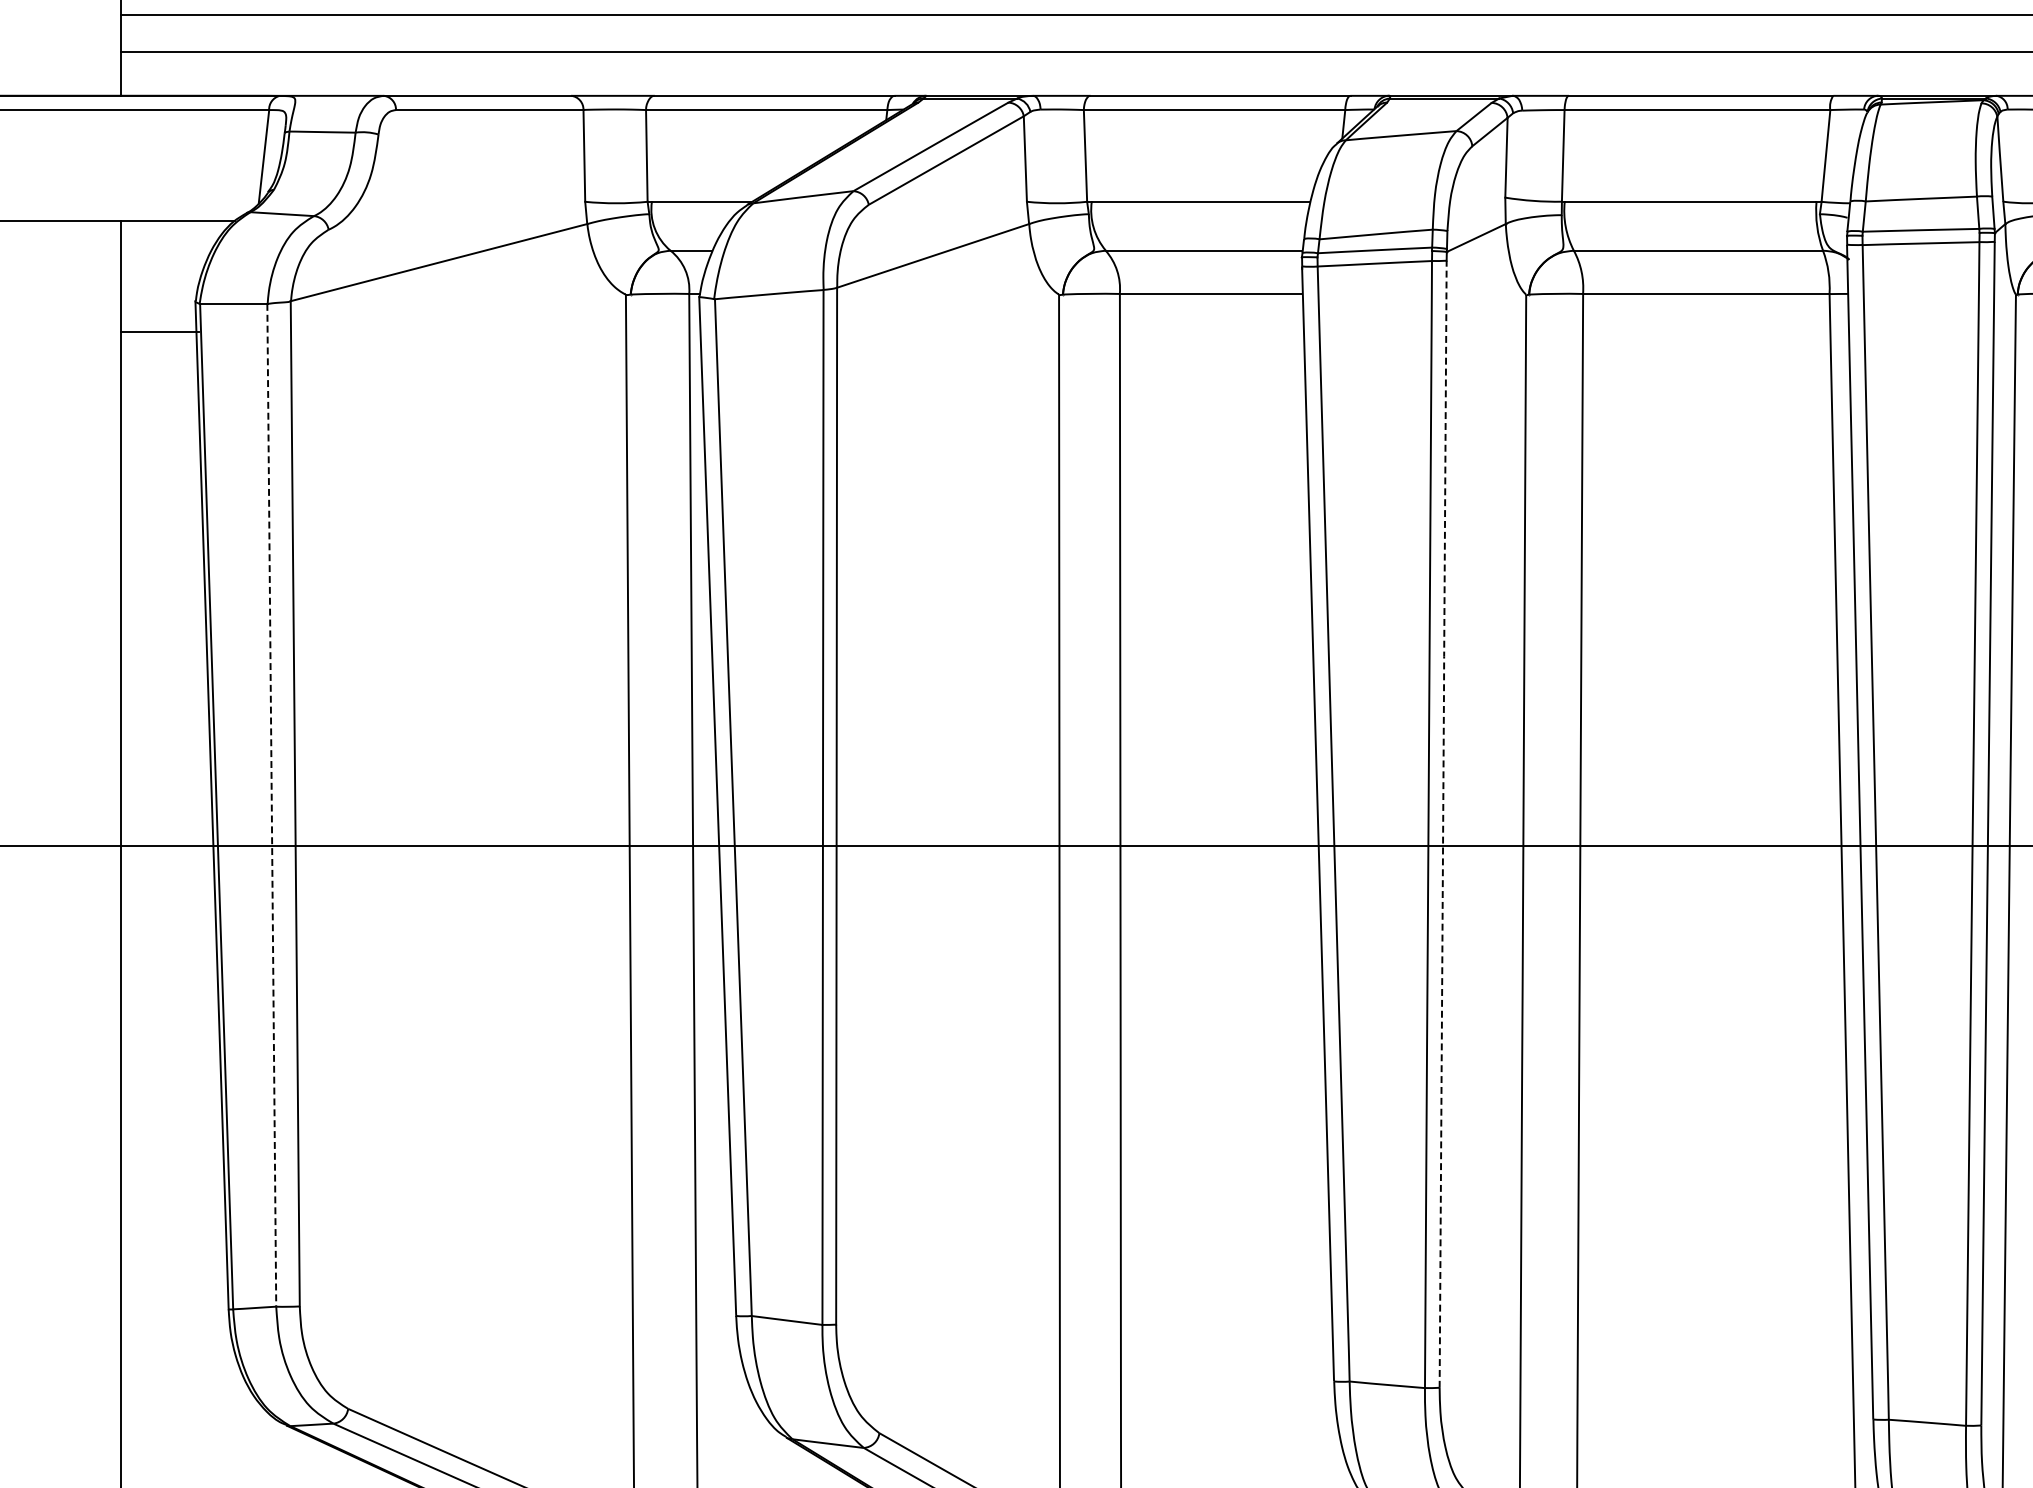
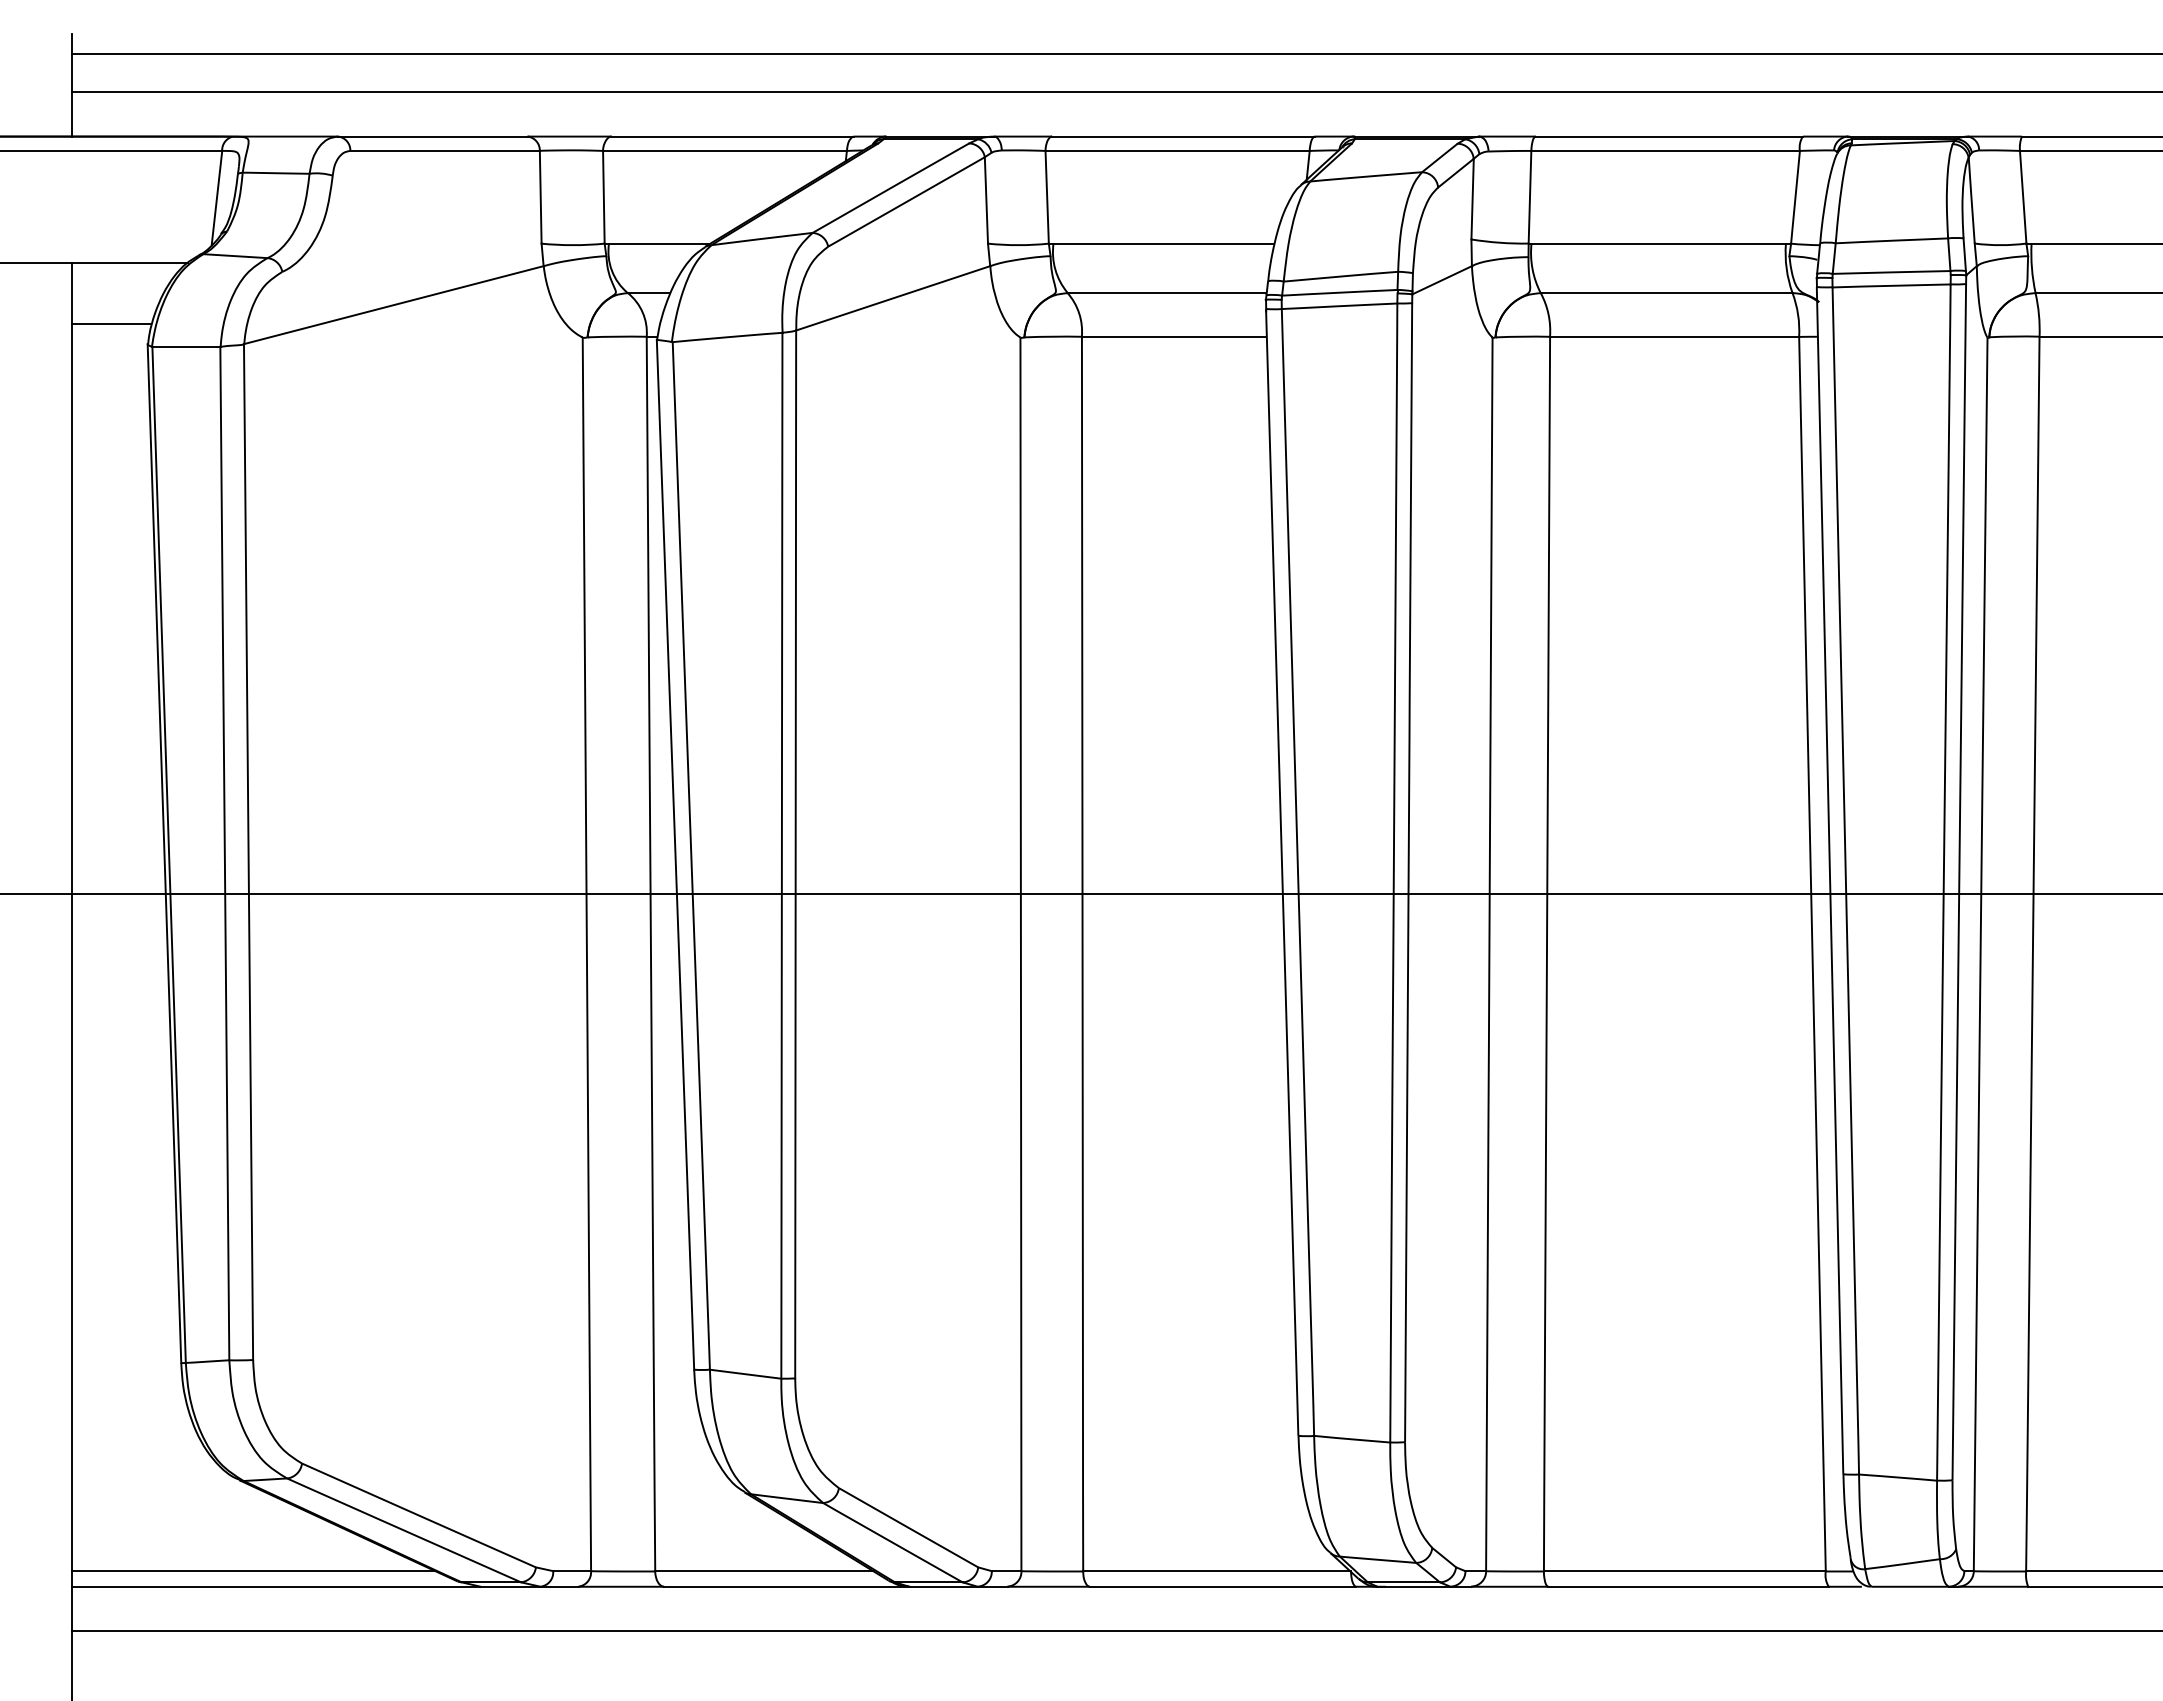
line: (159, 332) -> (111, 323), moved
line: (271, 805) -> (224, 853), dashed -> solid
line: (1443, 822) -> (1408, 870), dashed -> solid

